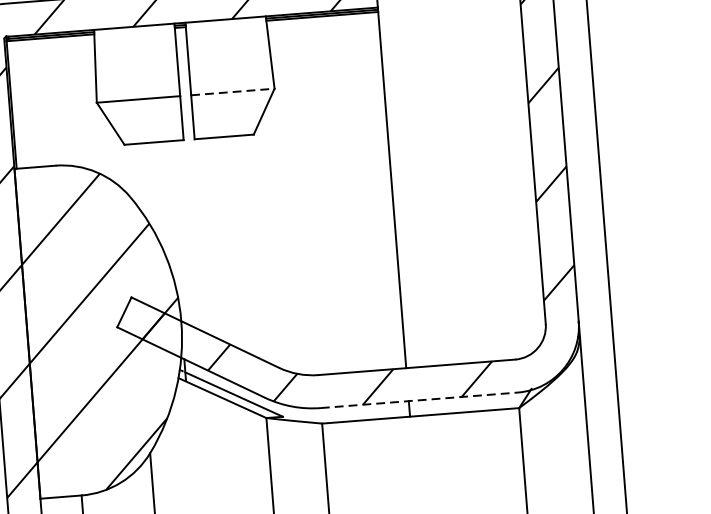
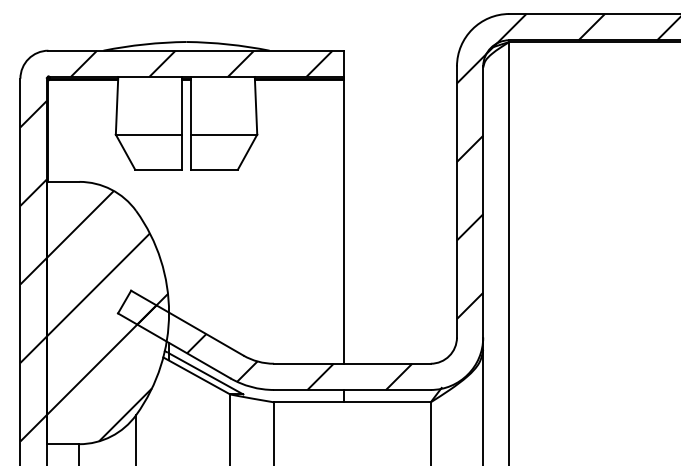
line: (233, 91) -> (224, 134), dashed -> solid
line: (419, 399) -> (352, 389), dashed -> solid

